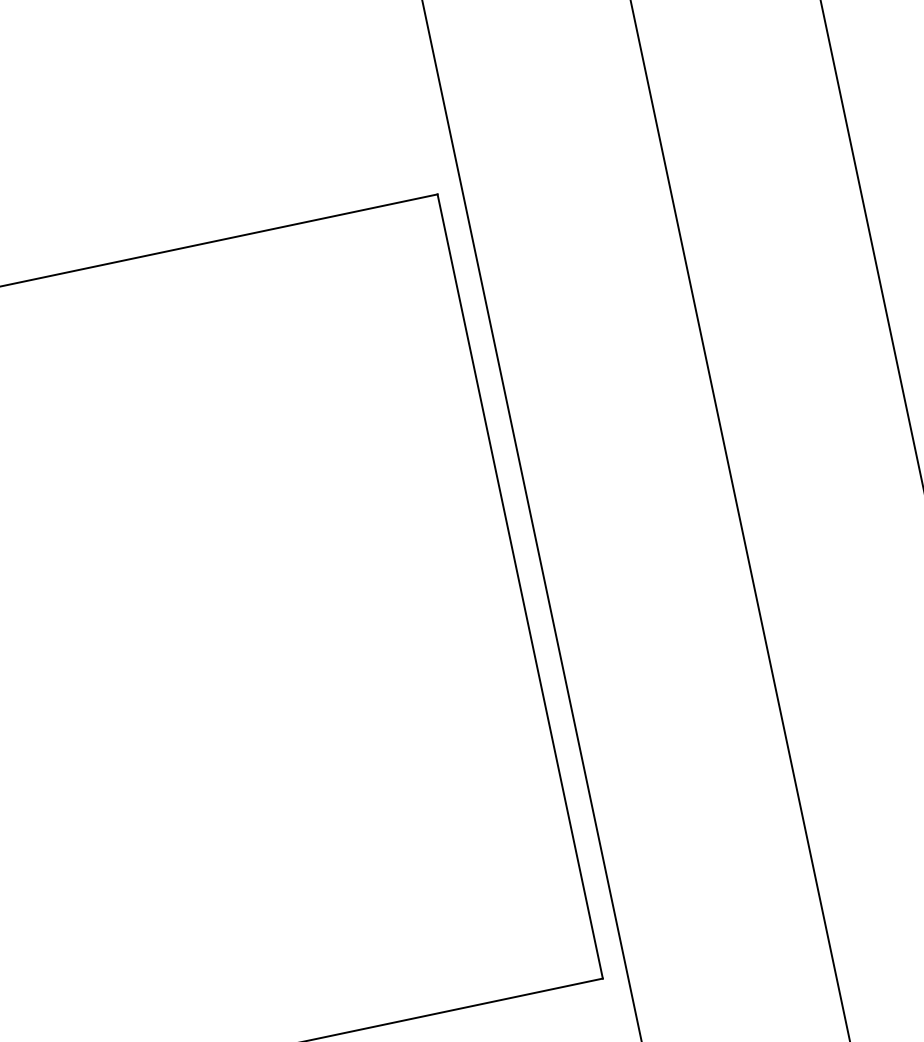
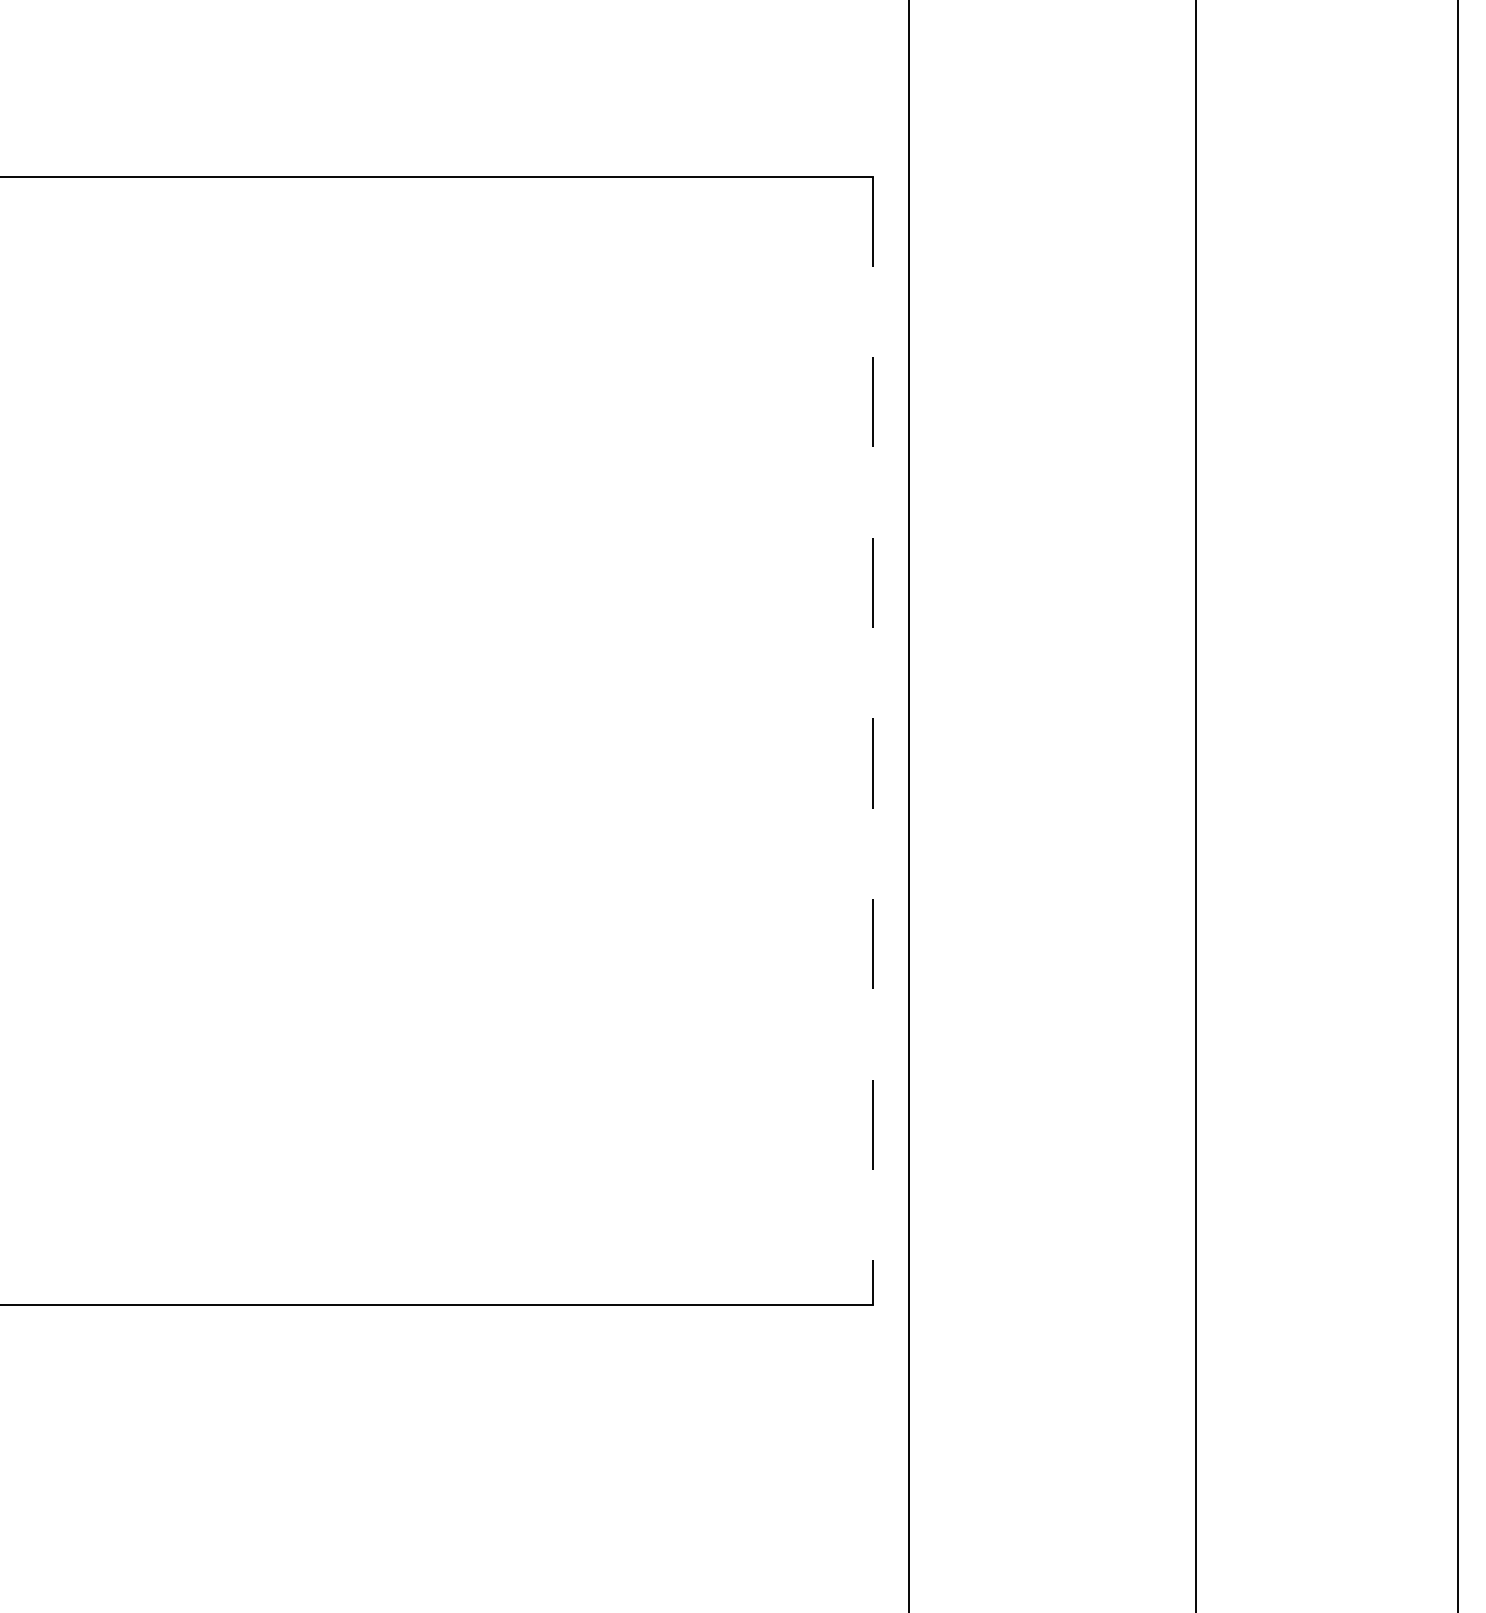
line: (520, 586) -> (873, 741), solid -> dashed

